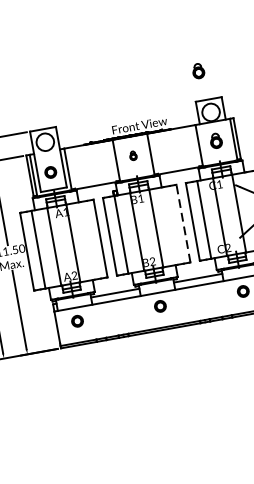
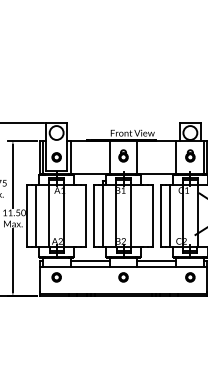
part: (198, 70) -> (186, 98), removed
part: (133, 155) -> (123, 155), size x1.67
line: (183, 222) -> (153, 215), dashed -> solid

